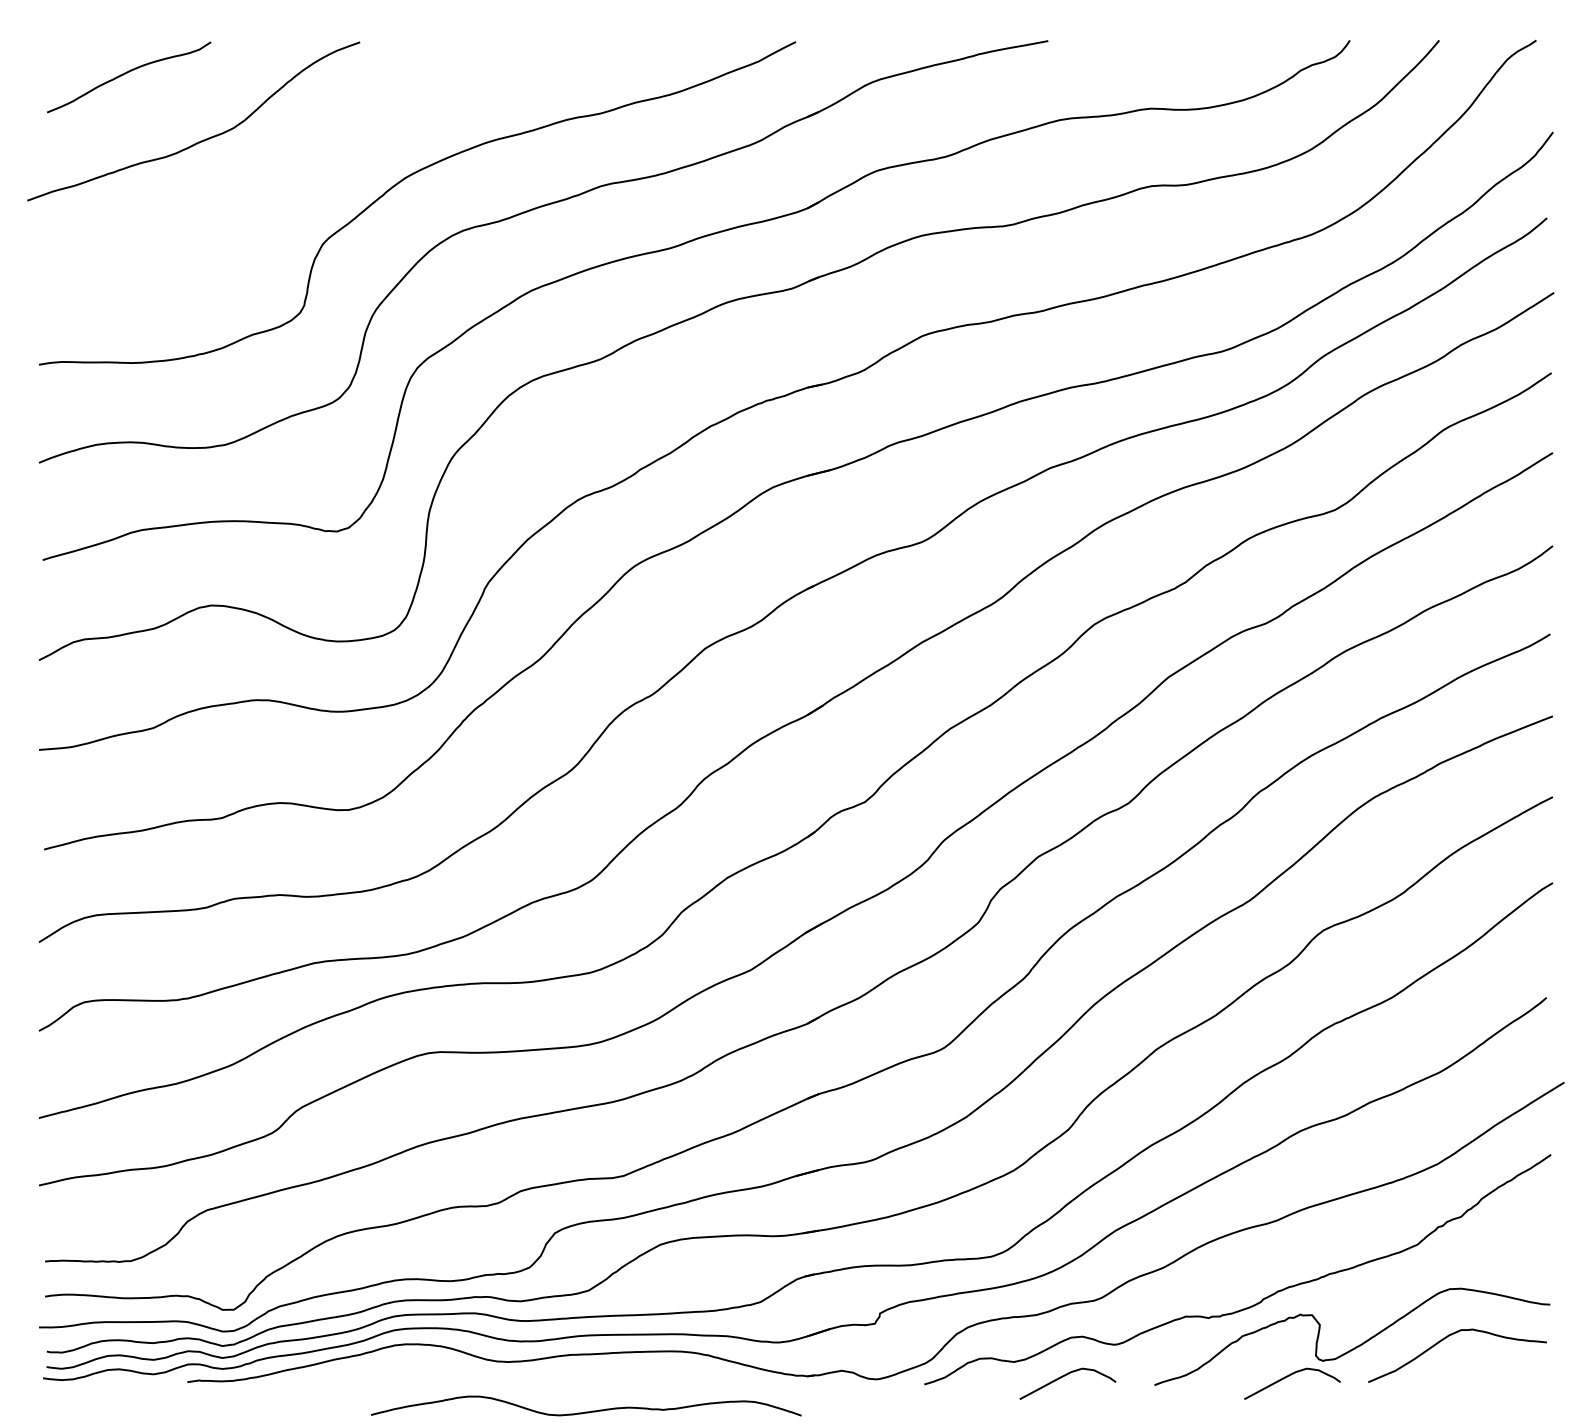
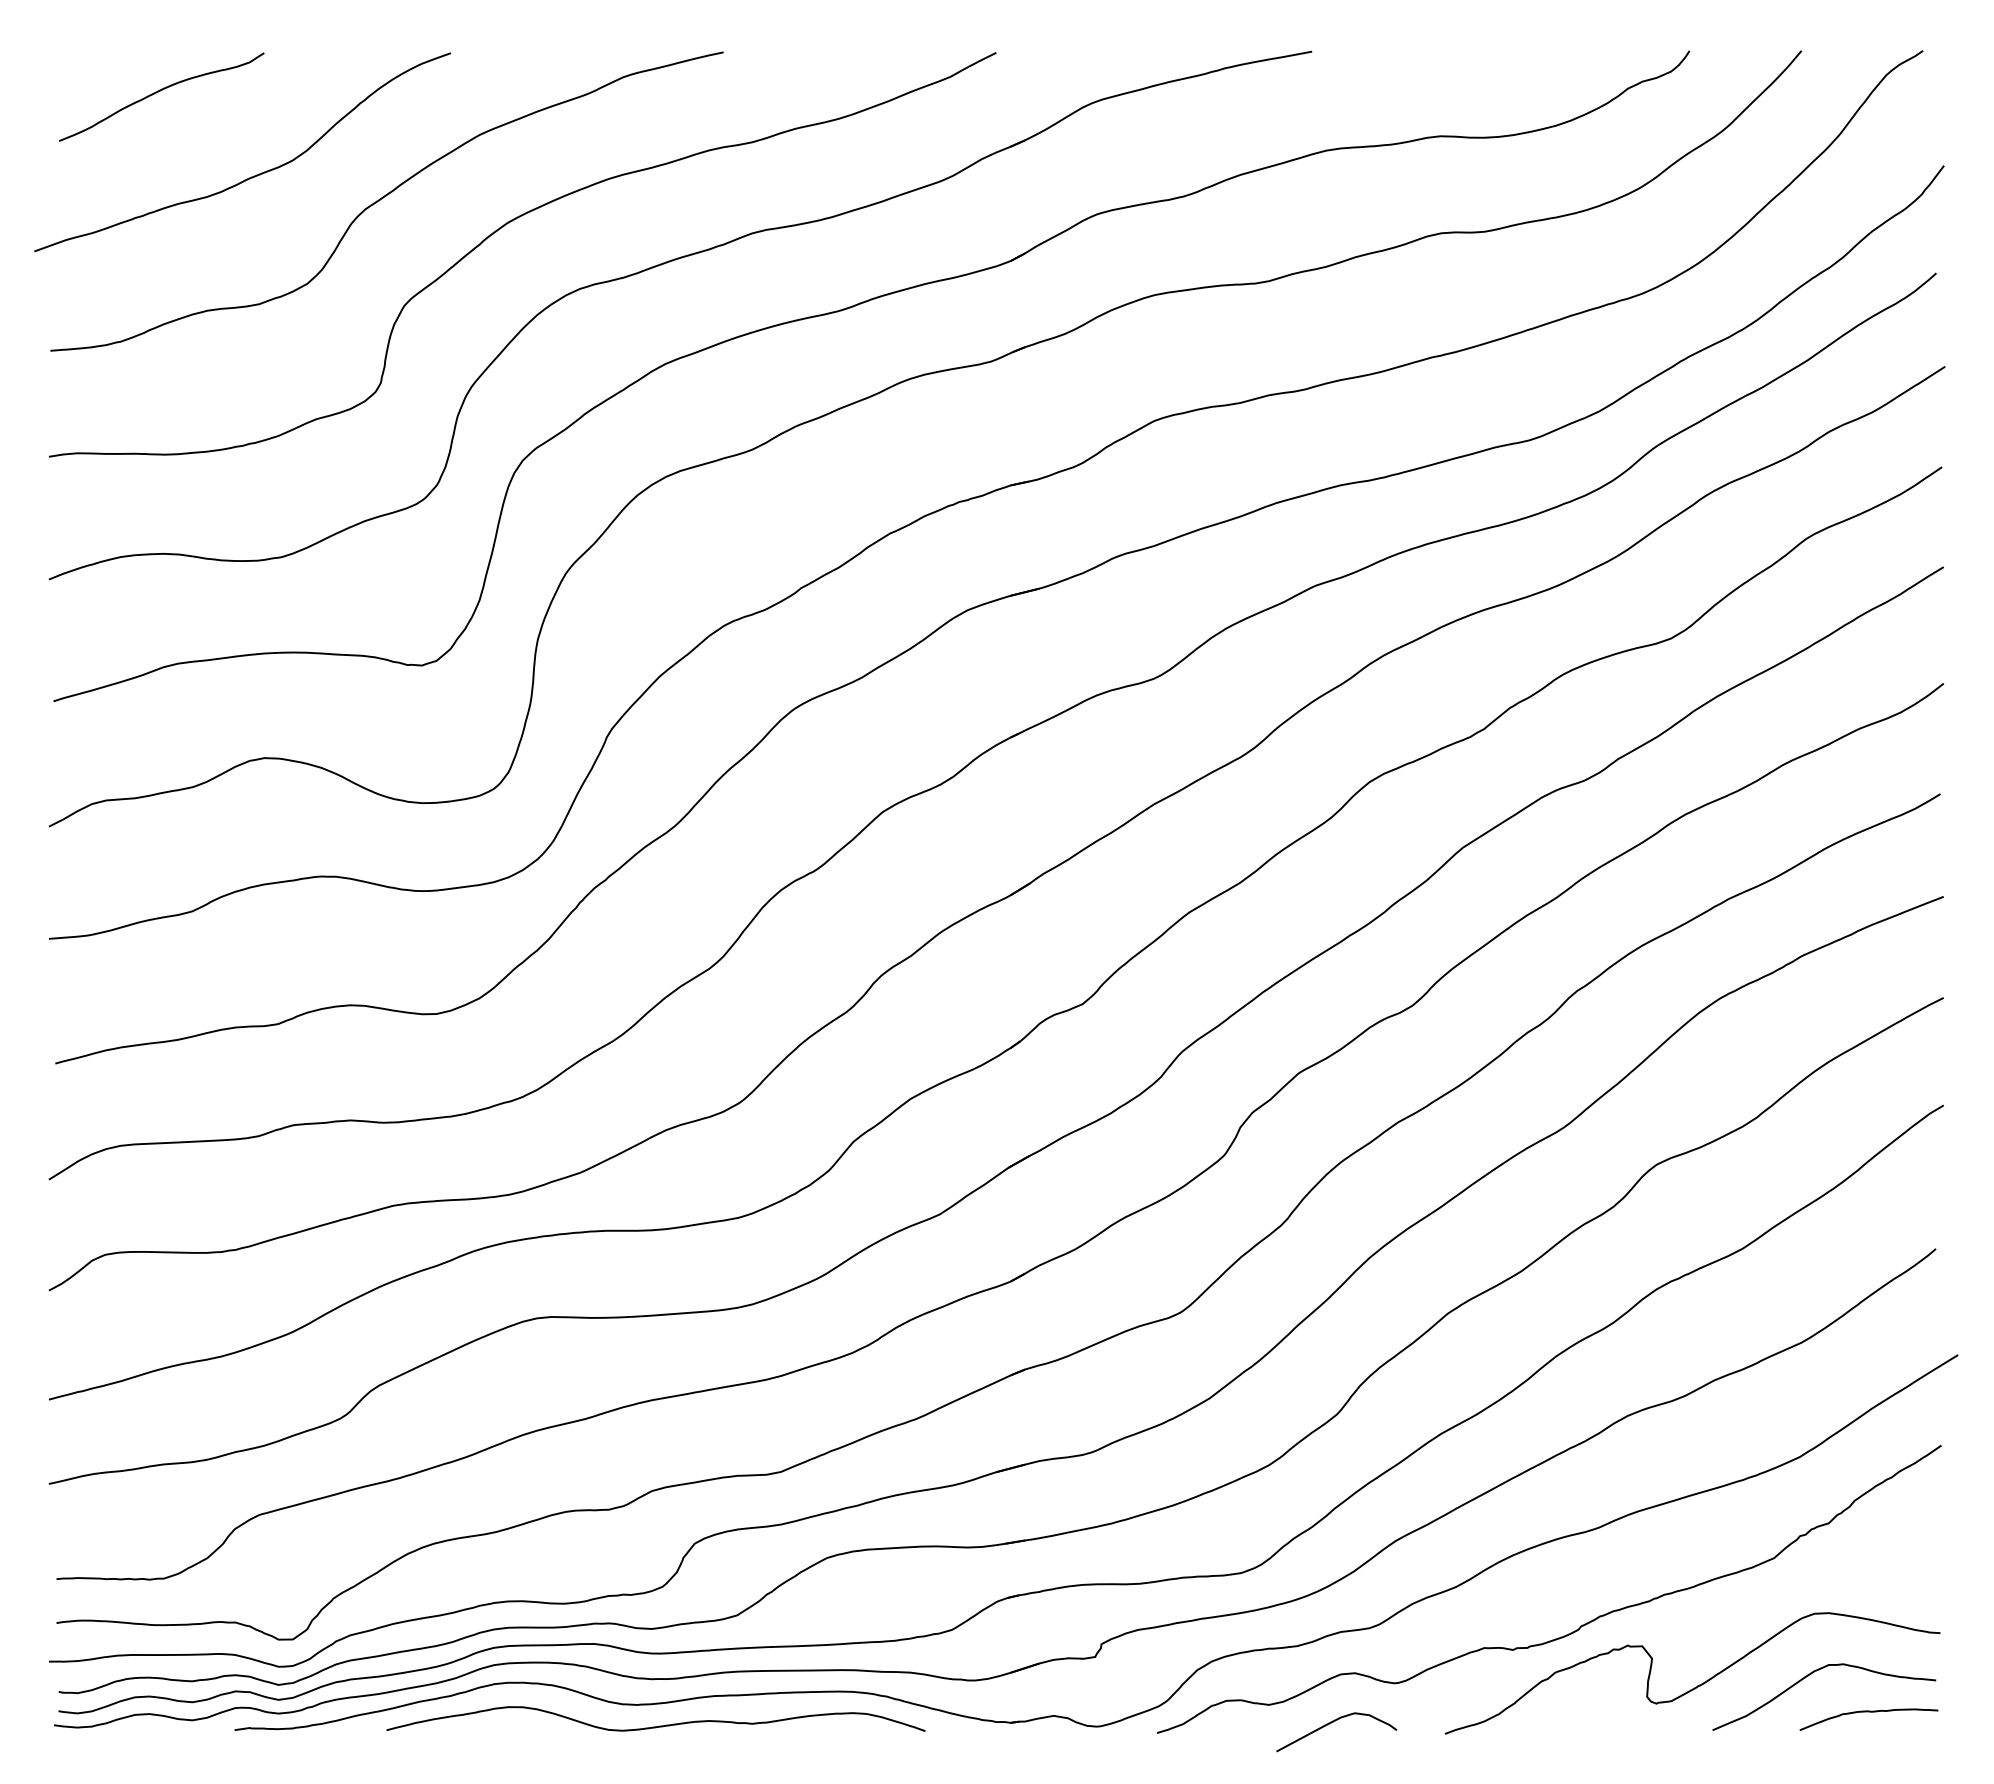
curve: (306, 158) -> (383, 198), added
curve: (1492, 1368) -> (1868, 1712), added
curve: (1288, 1376) -> (1612, 1723), removed
curve: (585, 1412) -> (655, 1726), moved

